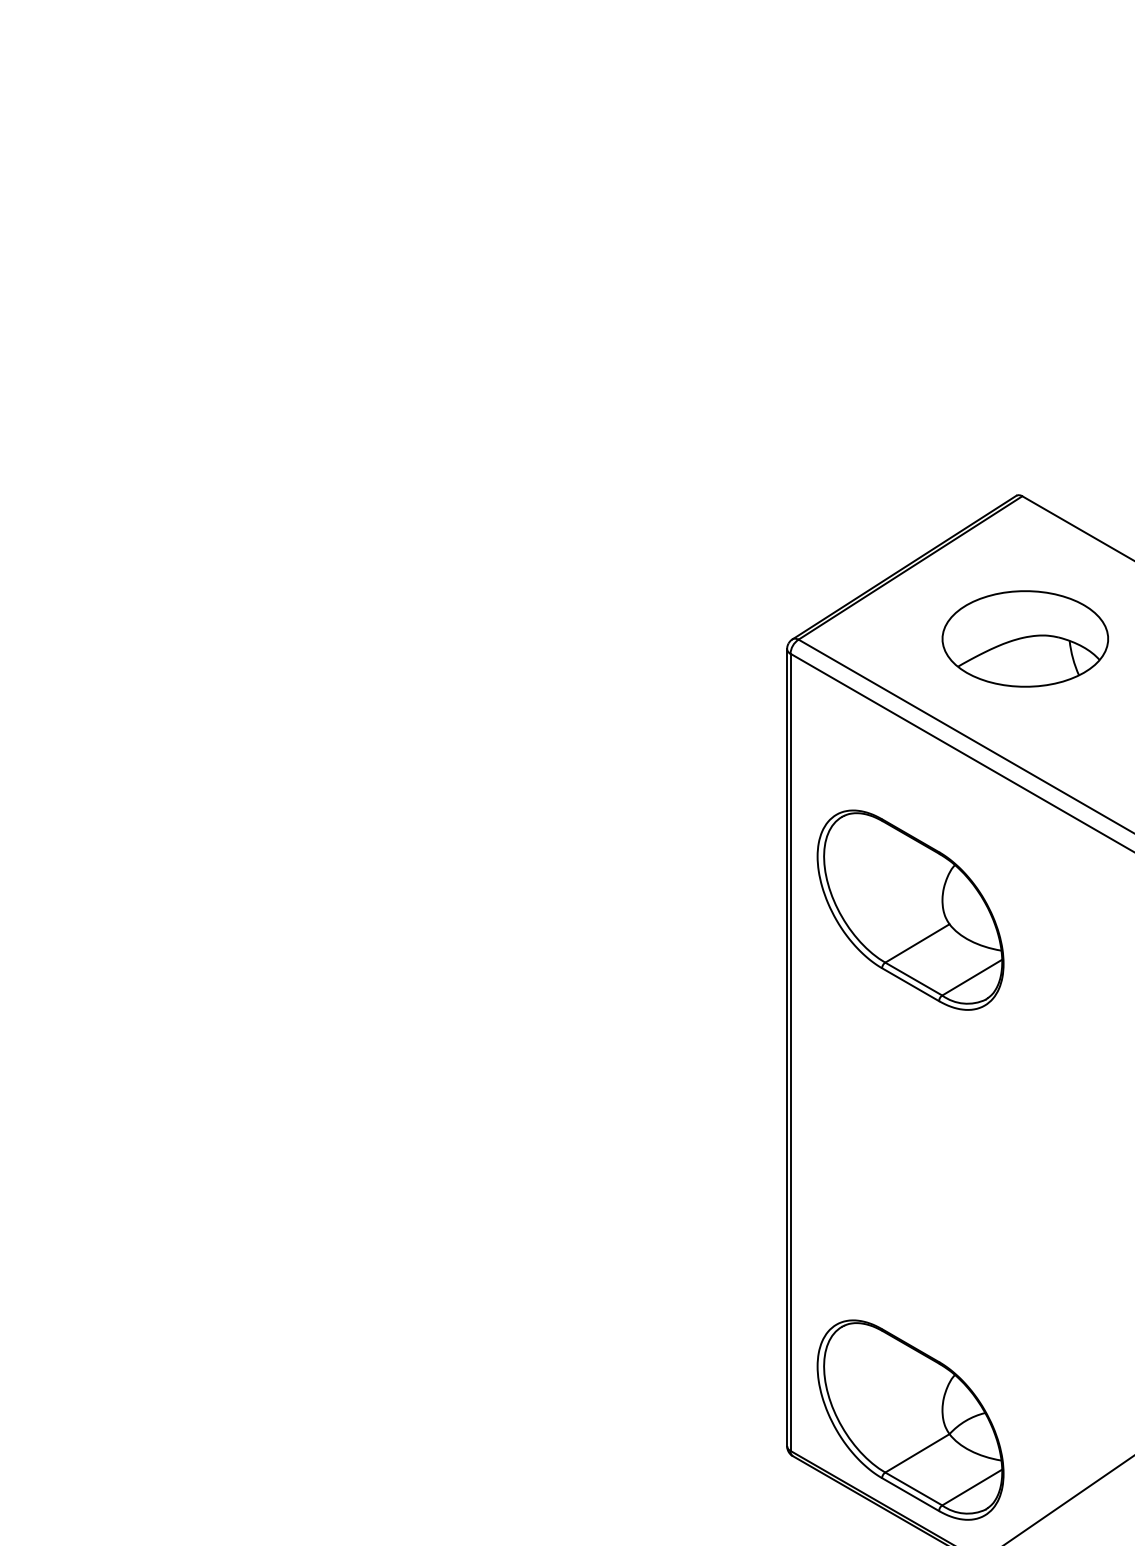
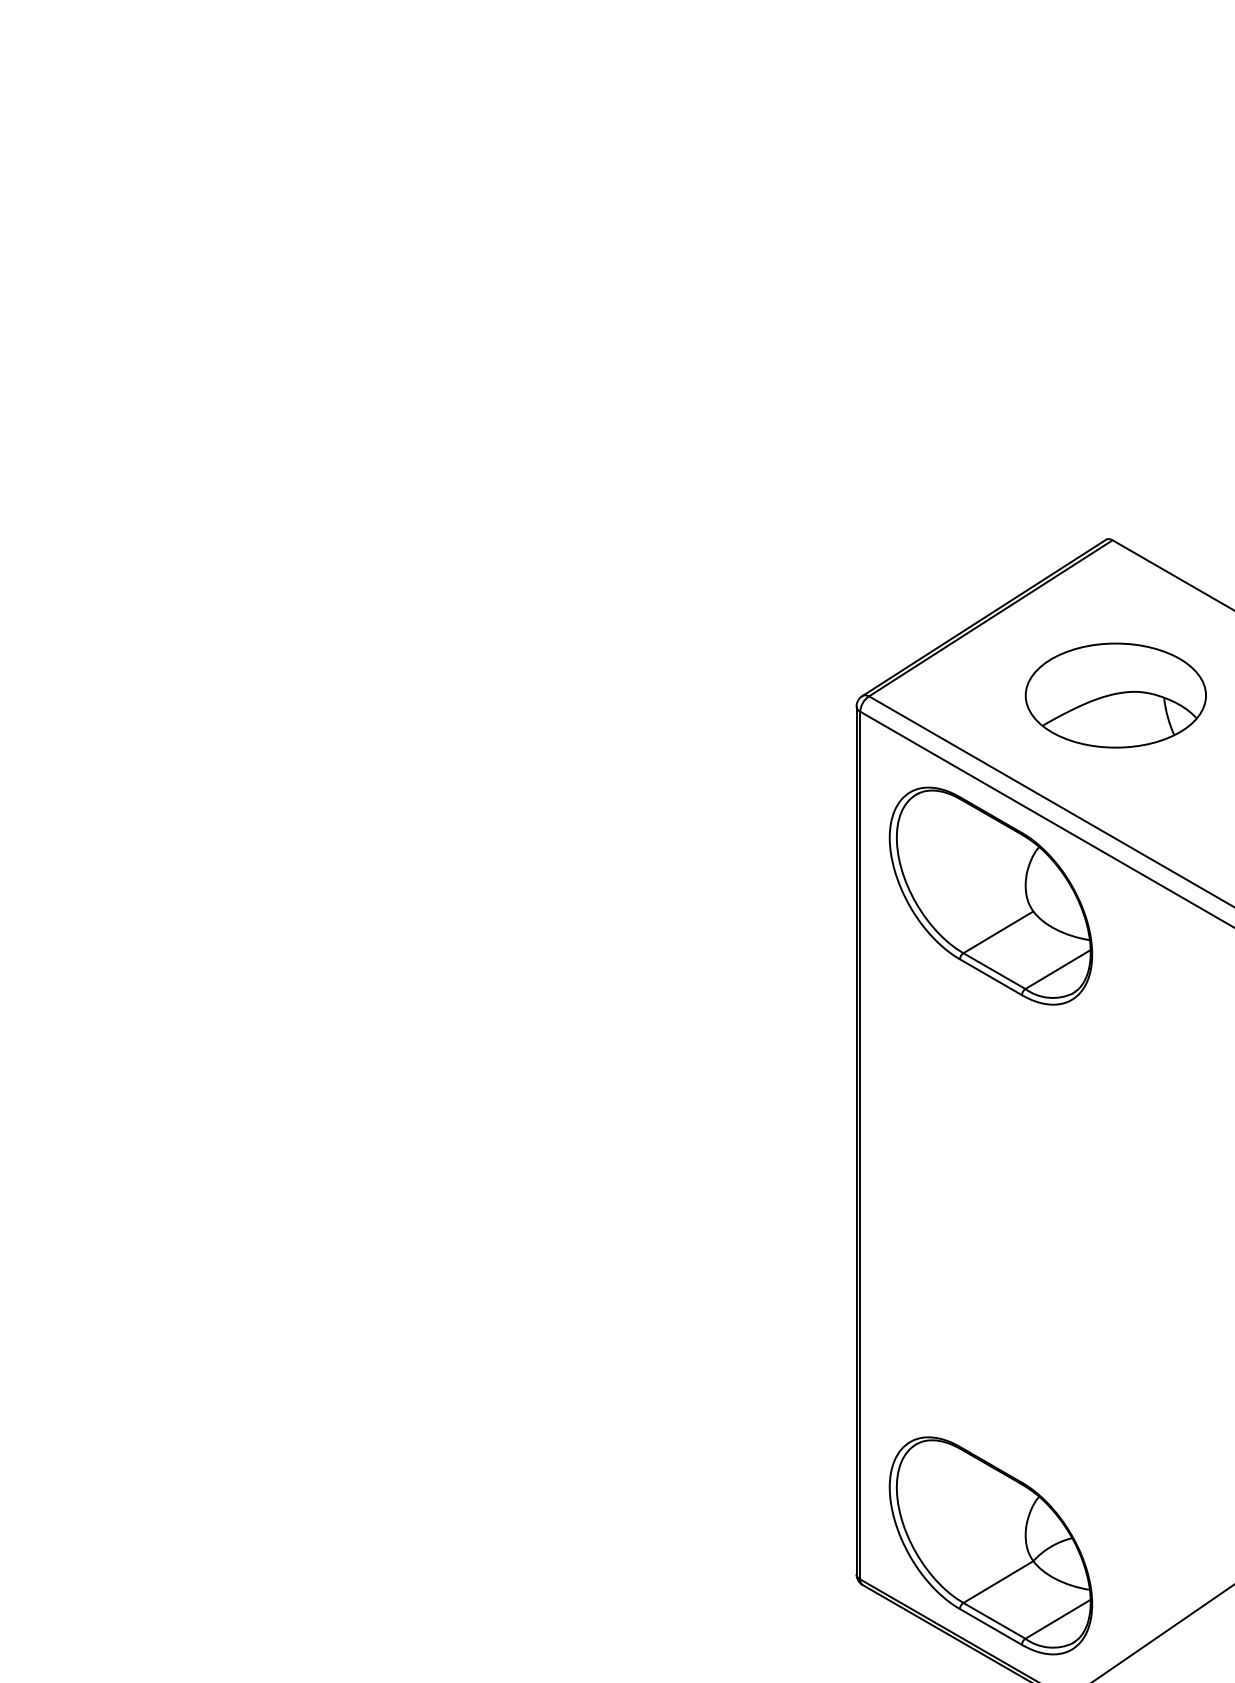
part: (910, 909) -> (990, 895), moved

